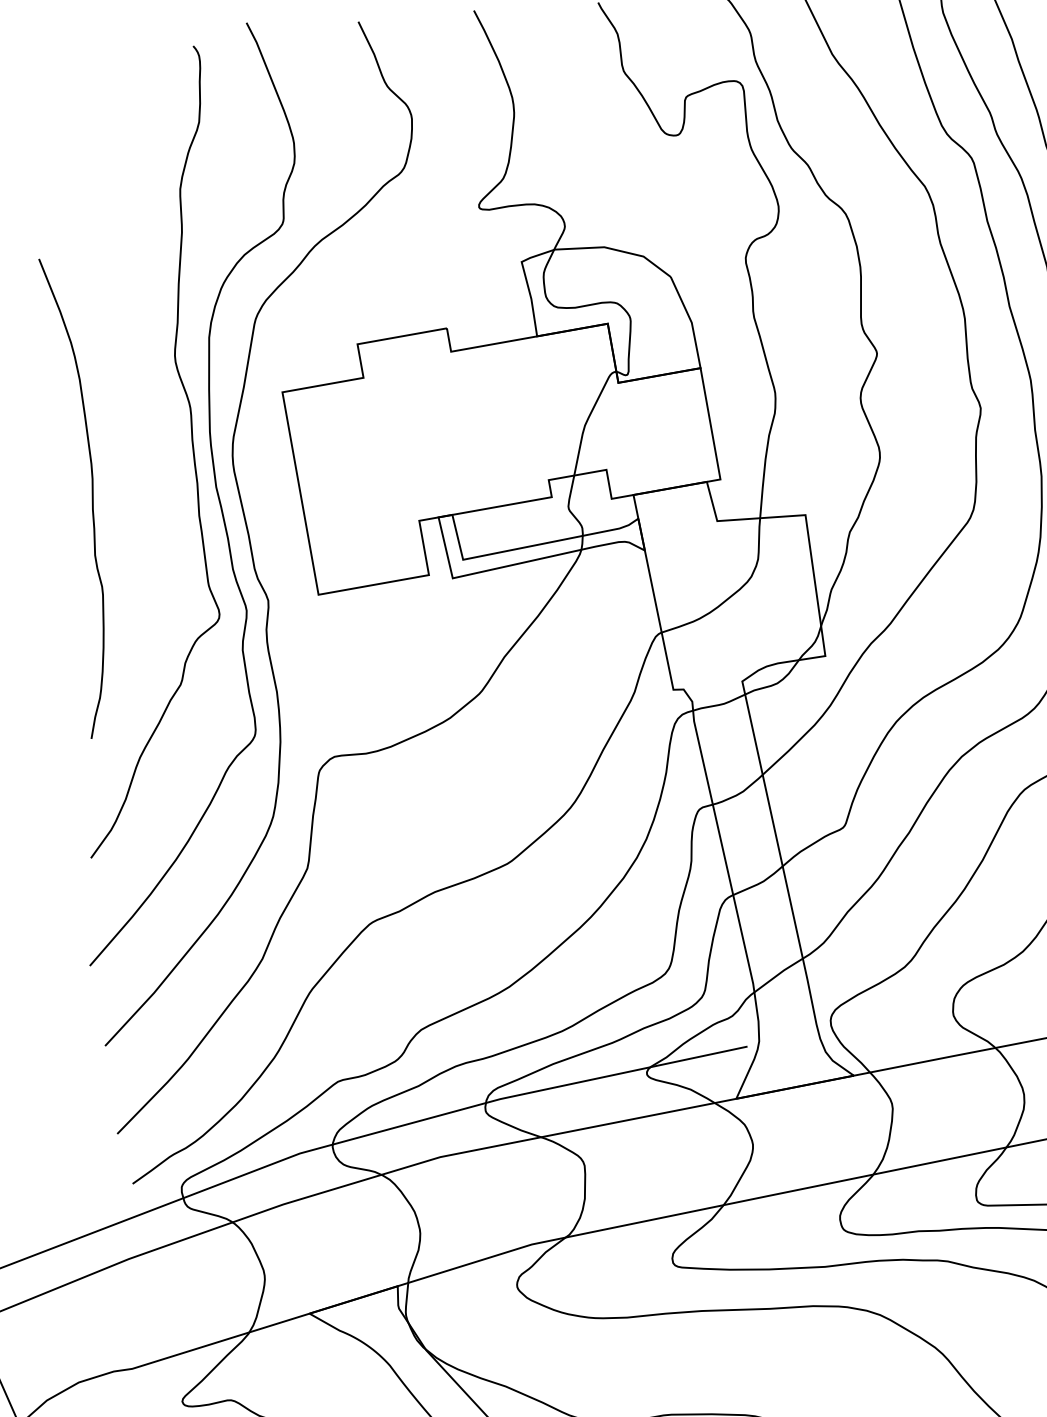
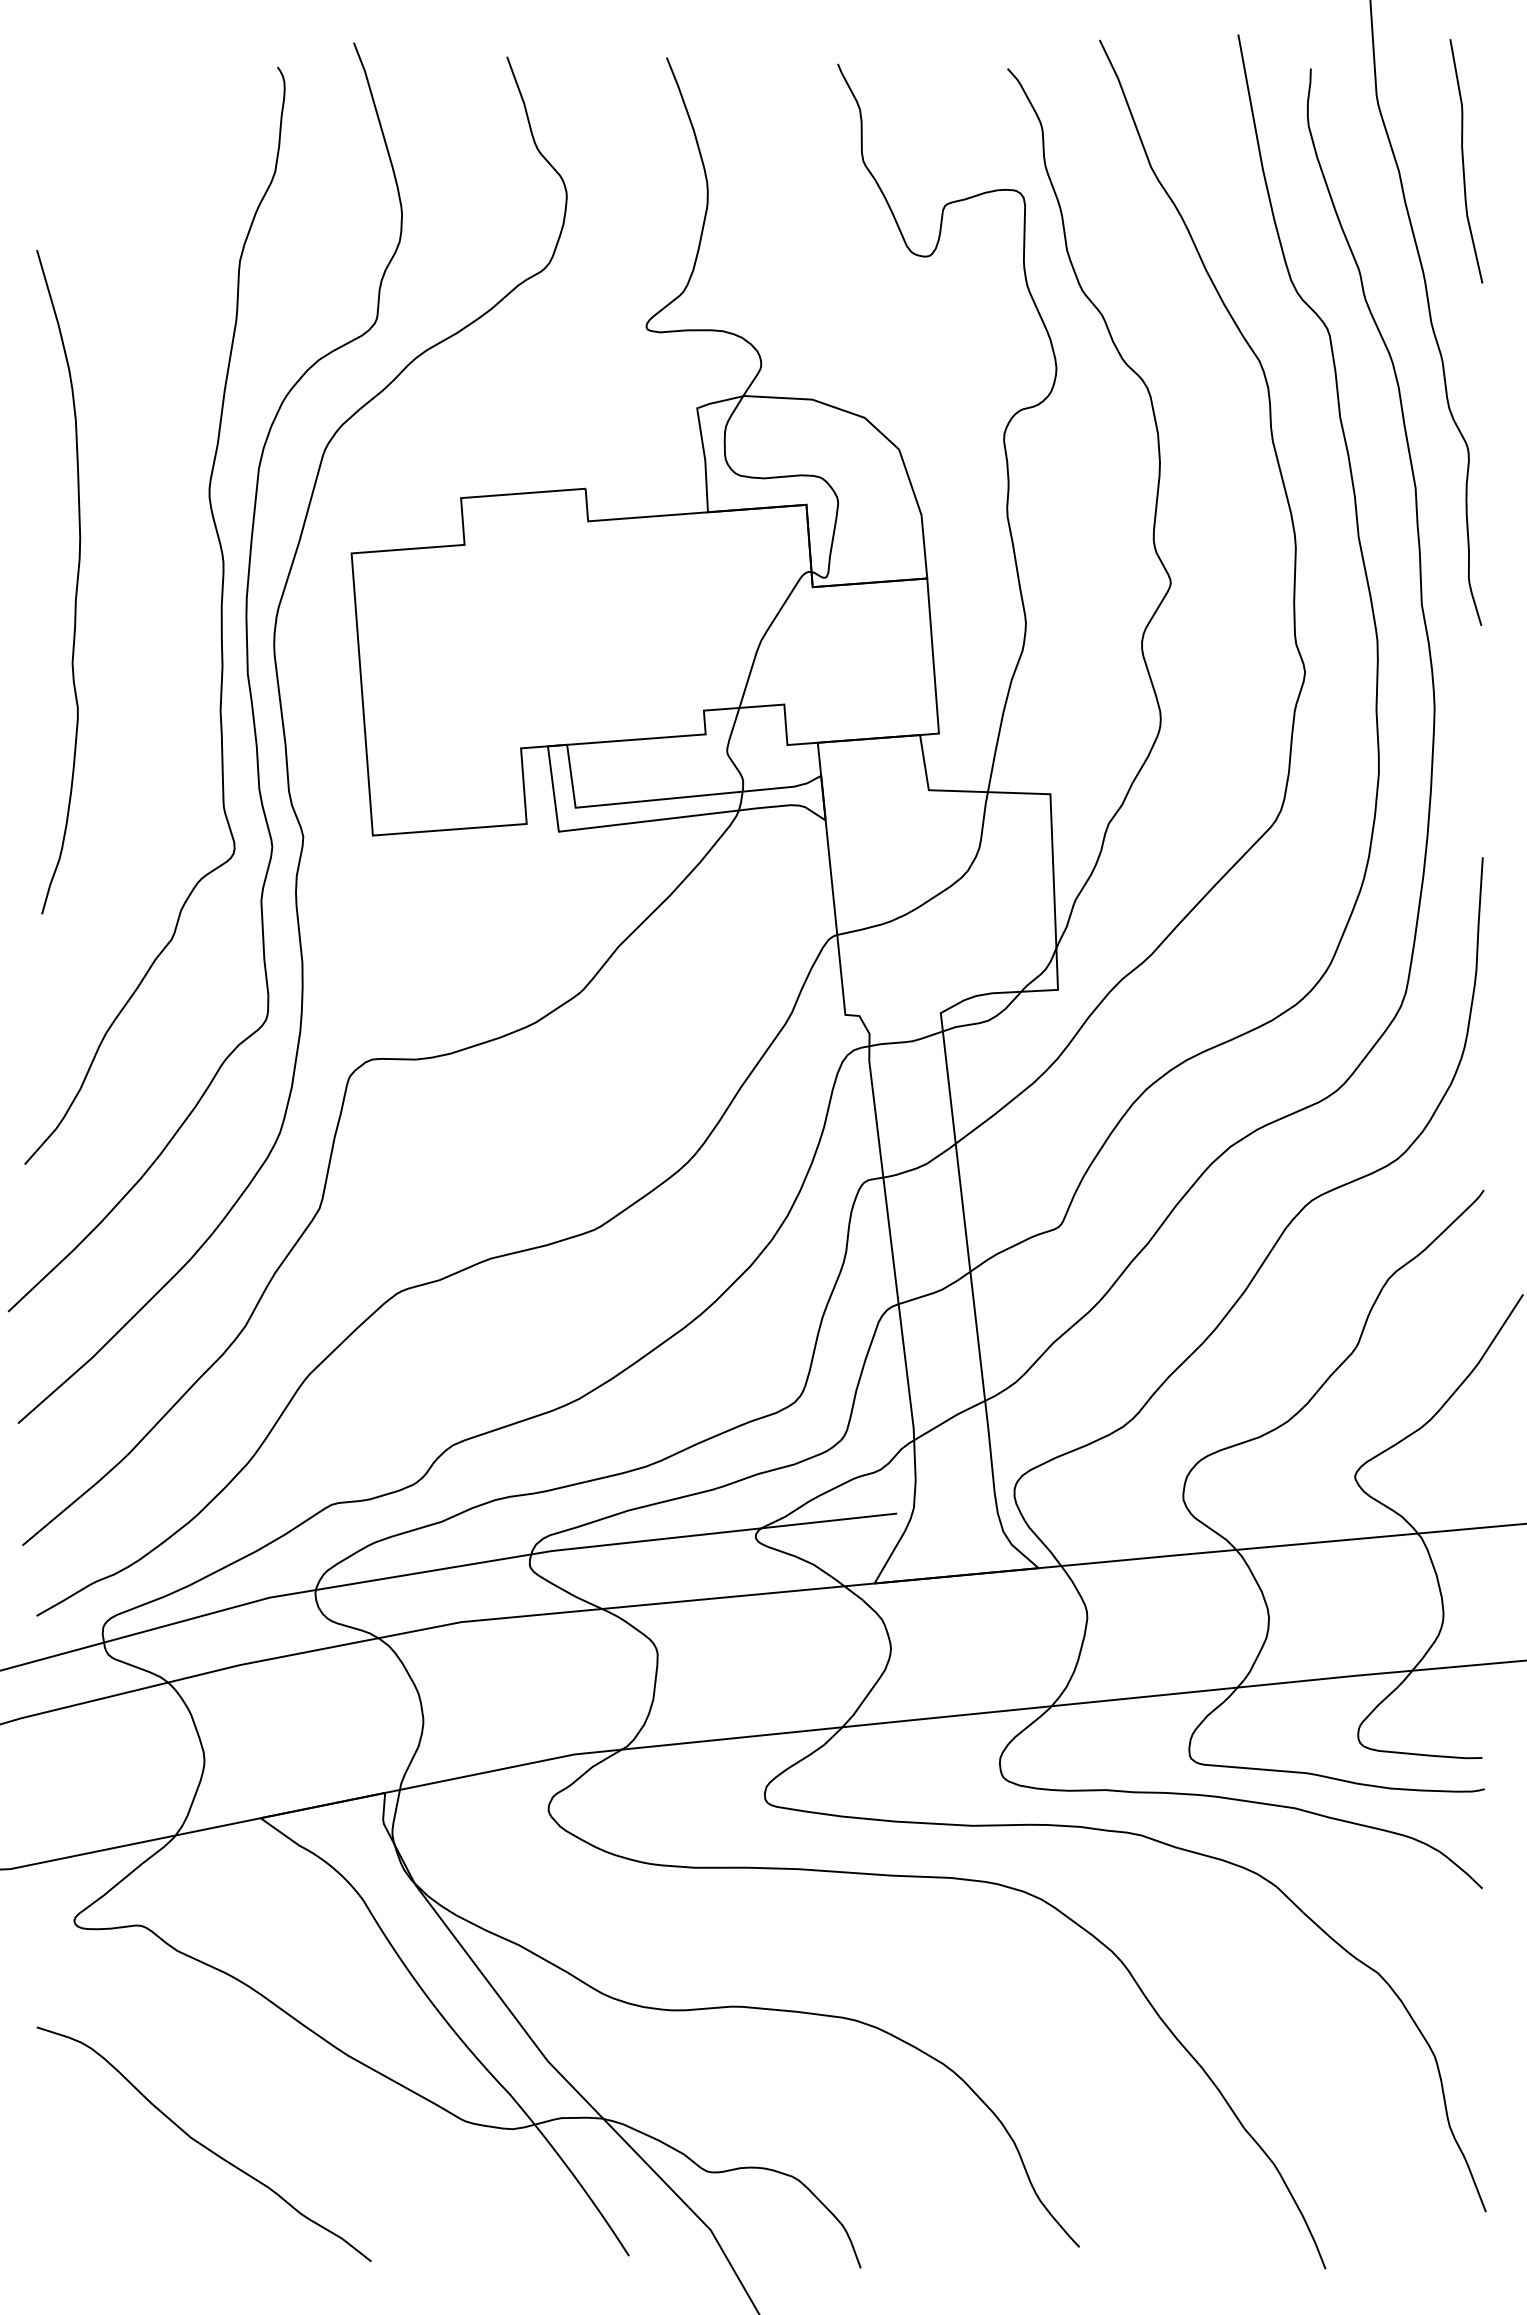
curve: (92, 496) -> (76, 582), moved

